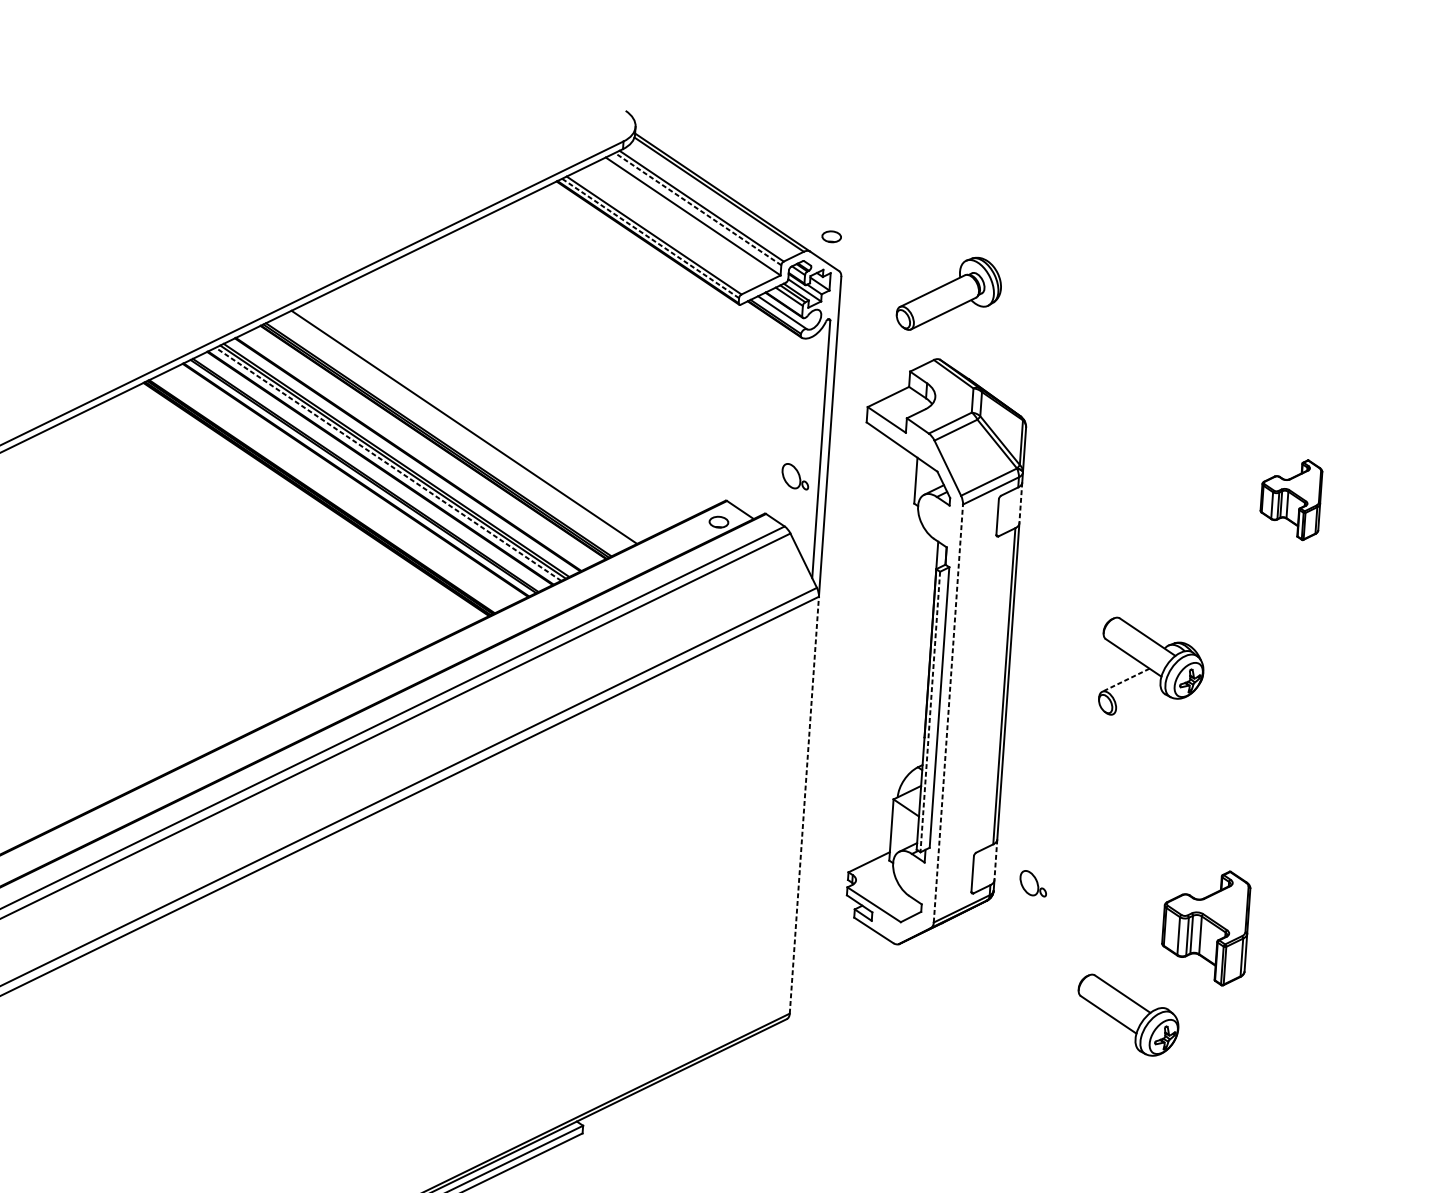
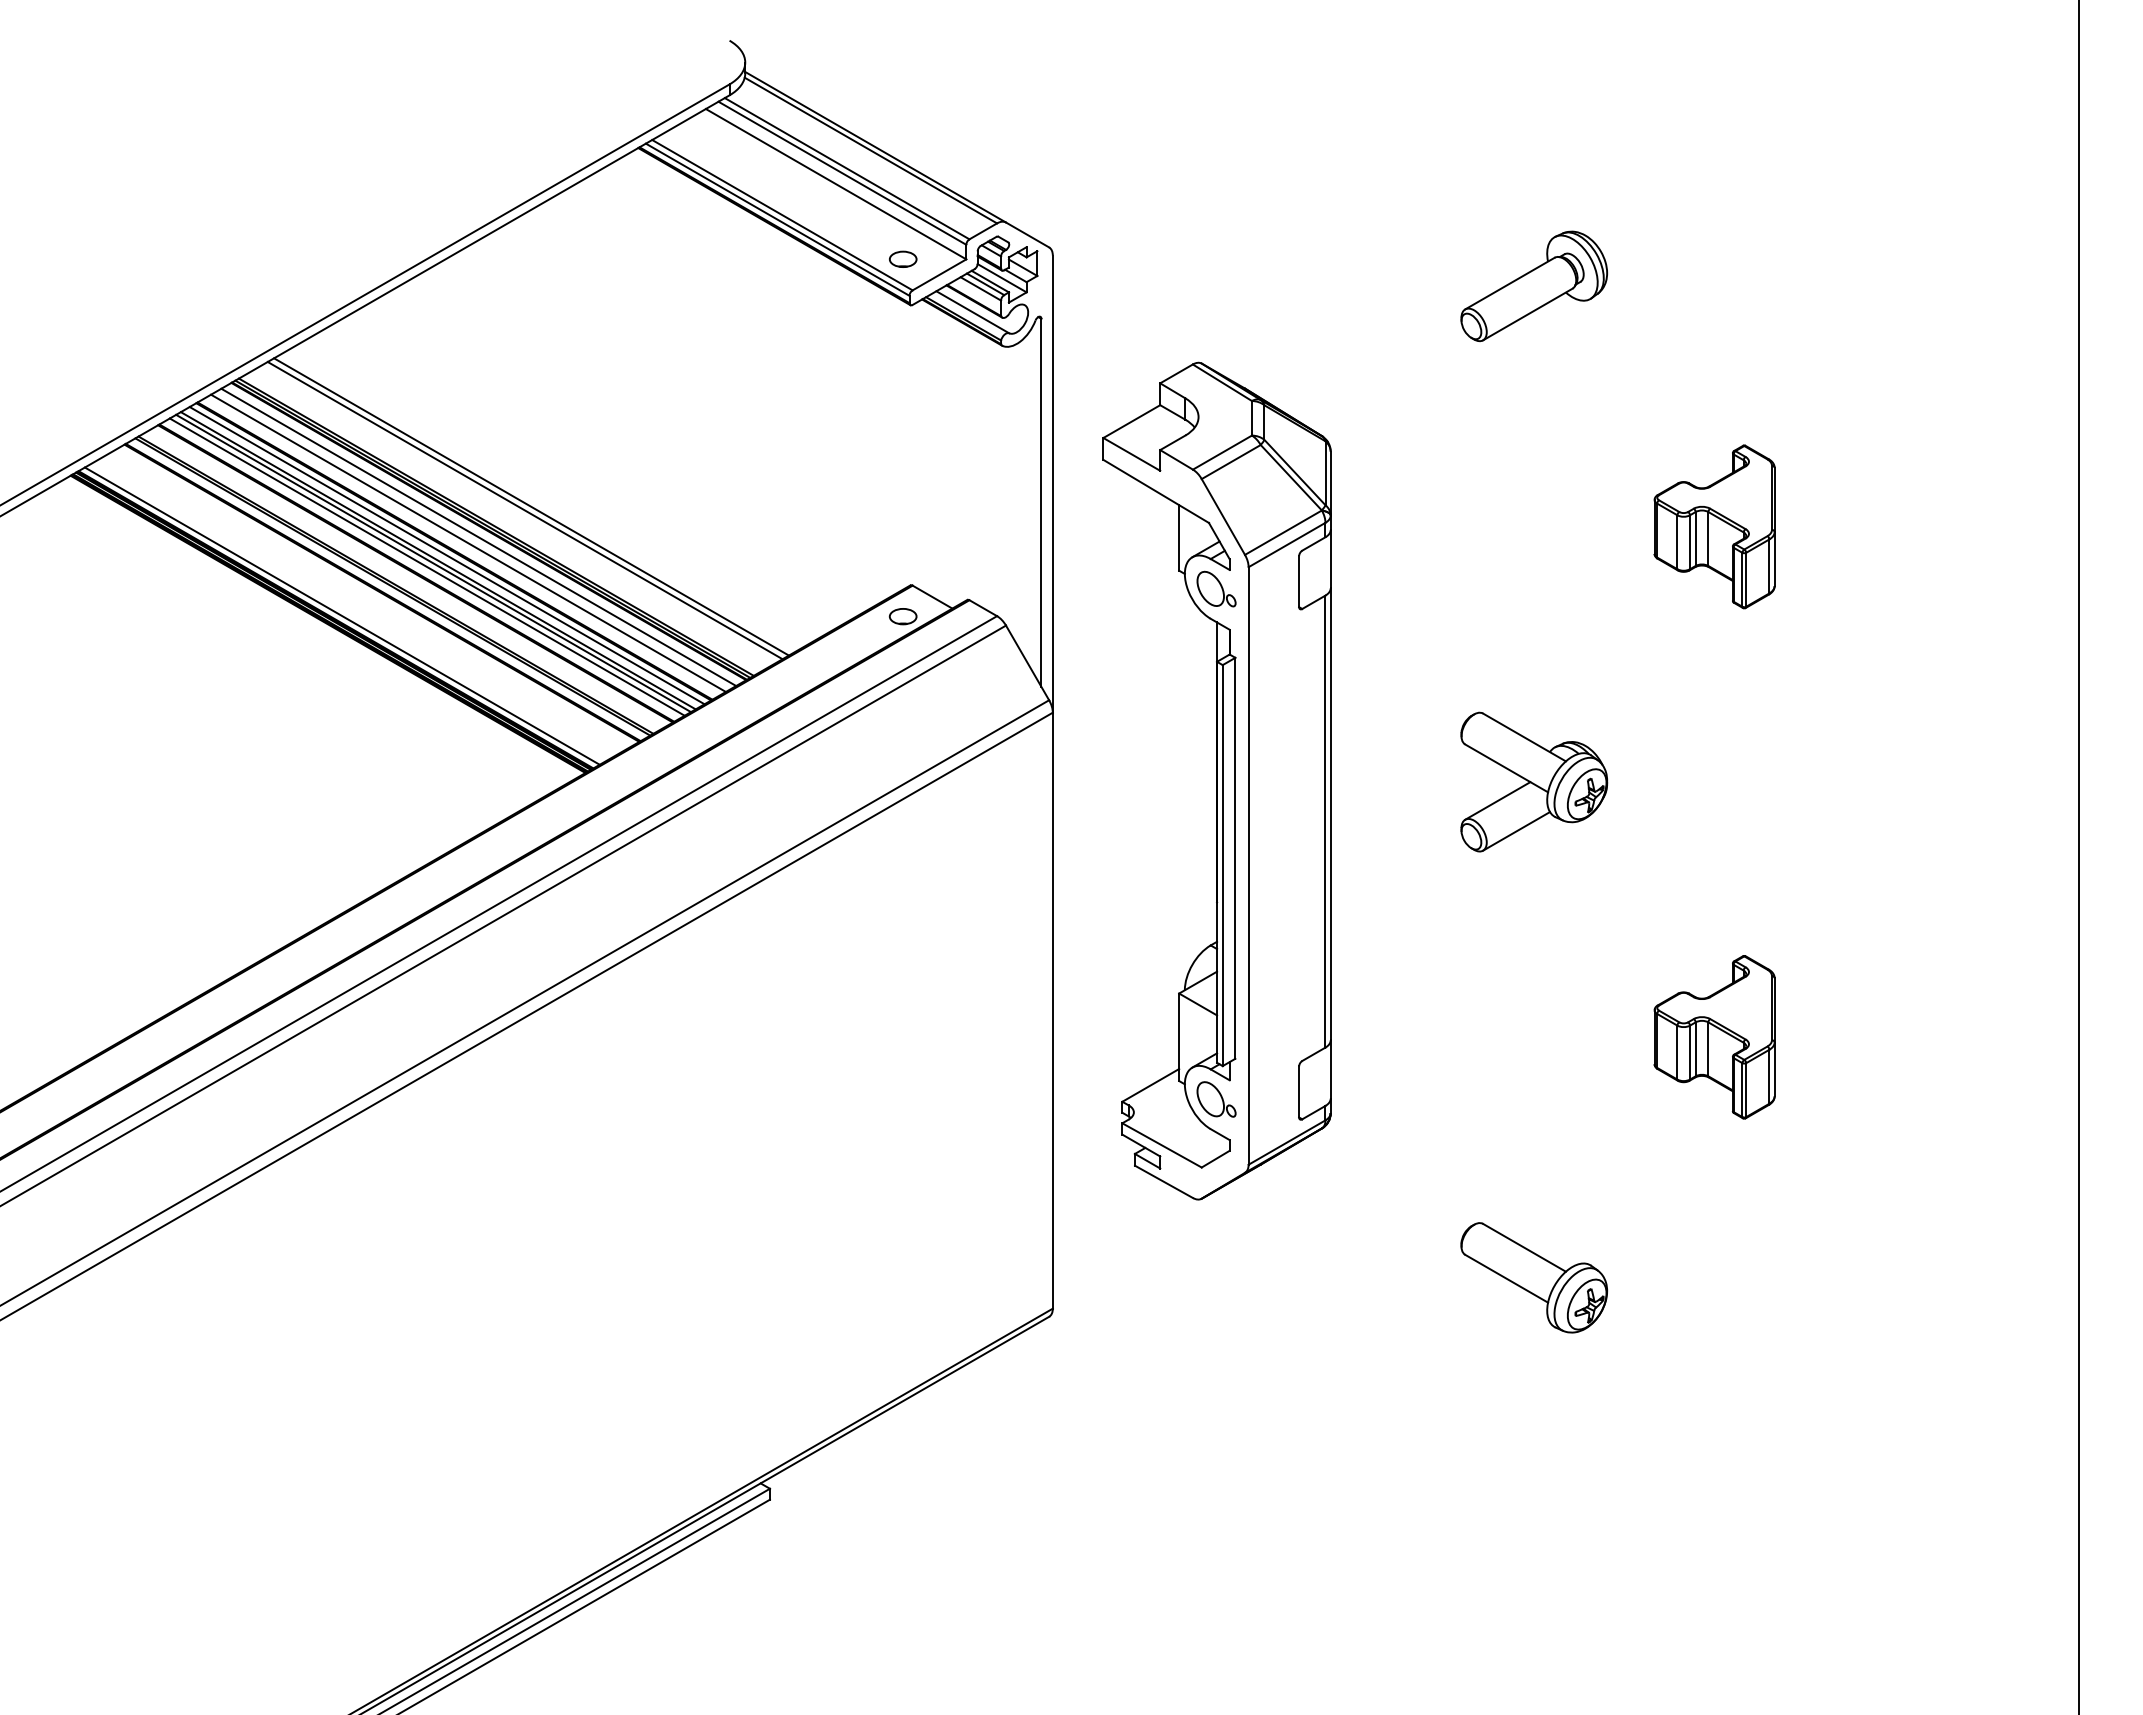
line: (697, 209) -> (841, 173), dashed -> solid
part: (831, 236) -> (902, 258), moved
line: (650, 238) -> (777, 219), dashed -> solid
part: (948, 294) -> (1533, 286), moved
line: (459, 429) -> (524, 510), added
line: (425, 446) -> (478, 537), added
line: (418, 449) -> (468, 542), added
line: (402, 457) -> (446, 555), added
line: (387, 463) -> (426, 566), dashed -> solid
part: (795, 476) -> (1216, 588), moved
line: (326, 493) -> (341, 615), added
part: (1290, 498) -> (1714, 526), size x1.43
line: (1020, 503) -> (1330, 559), dashed -> solid
line: (1125, 679) -> (1497, 800), dashed -> solid
line: (1137, 702) -> (1516, 831), added
line: (930, 712) -> (1222, 866), dashed -> solid
line: (948, 713) -> (1248, 865), dashed -> solid
line: (804, 805) -> (1052, 1010), dashed -> solid
line: (995, 859) -> (1330, 1069), dashed -> solid
part: (1033, 883) -> (1216, 1099), moved
part: (1205, 927) -> (1714, 1037), moved

